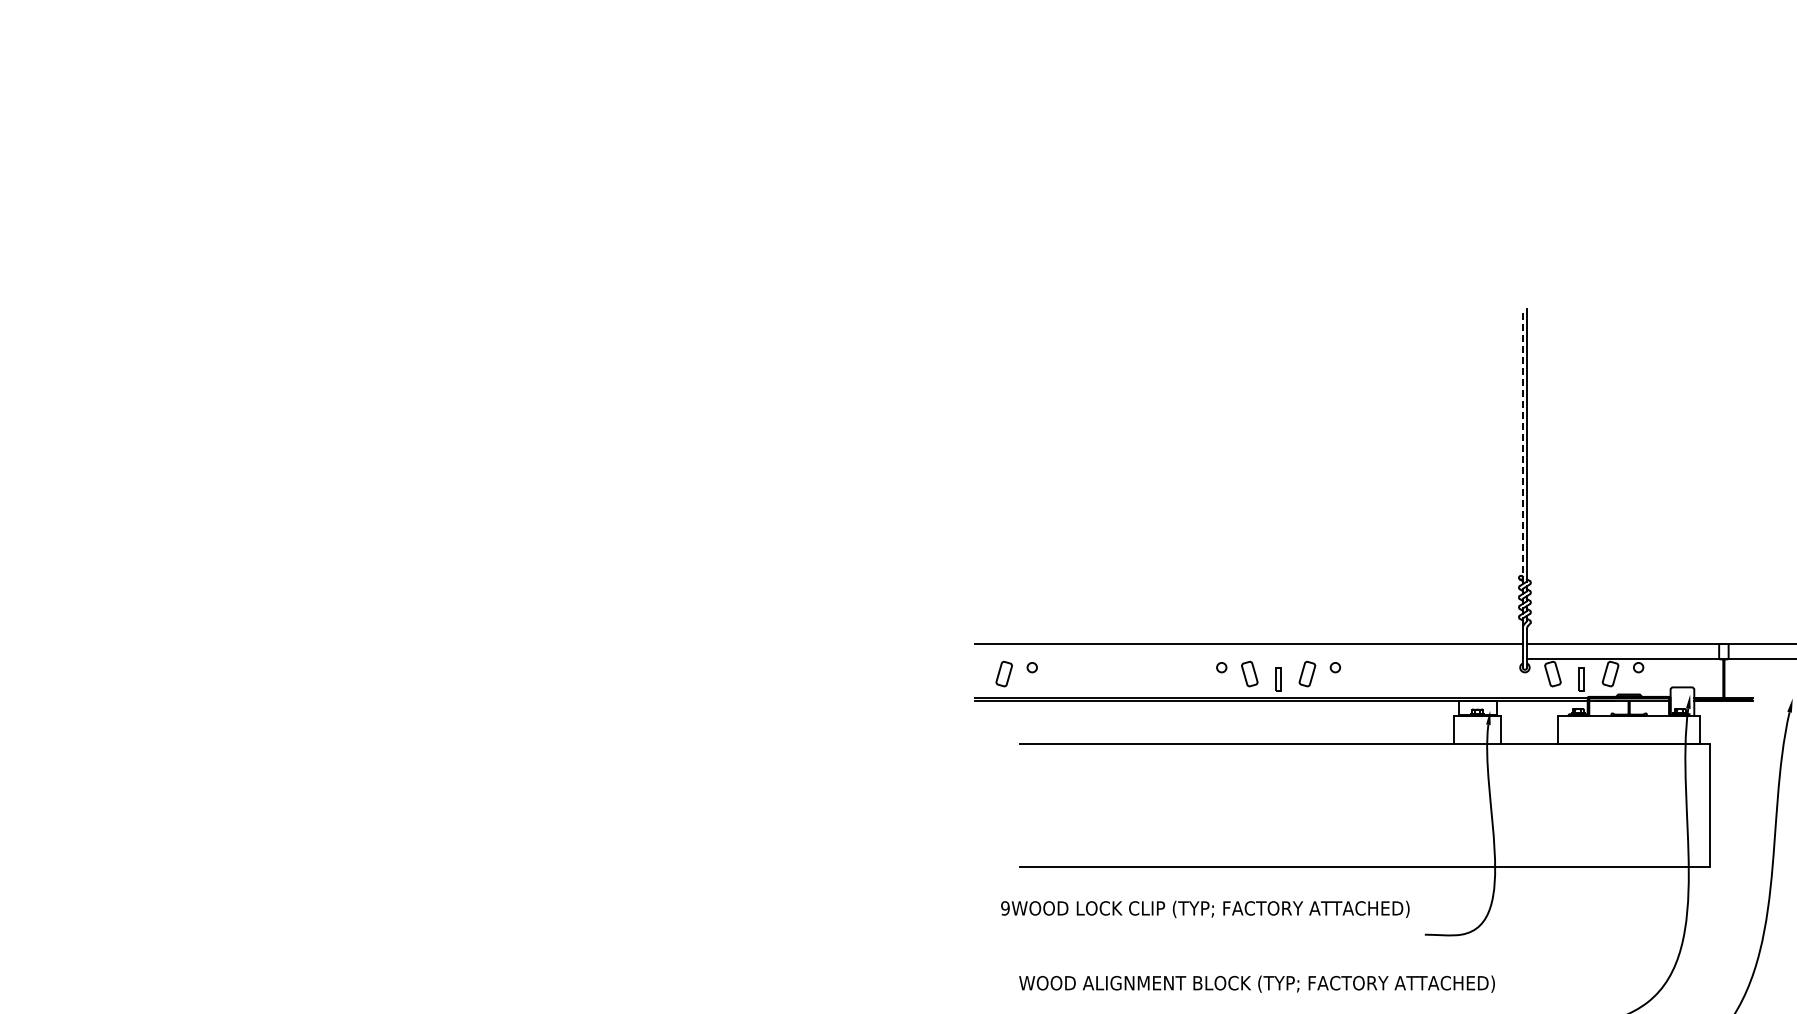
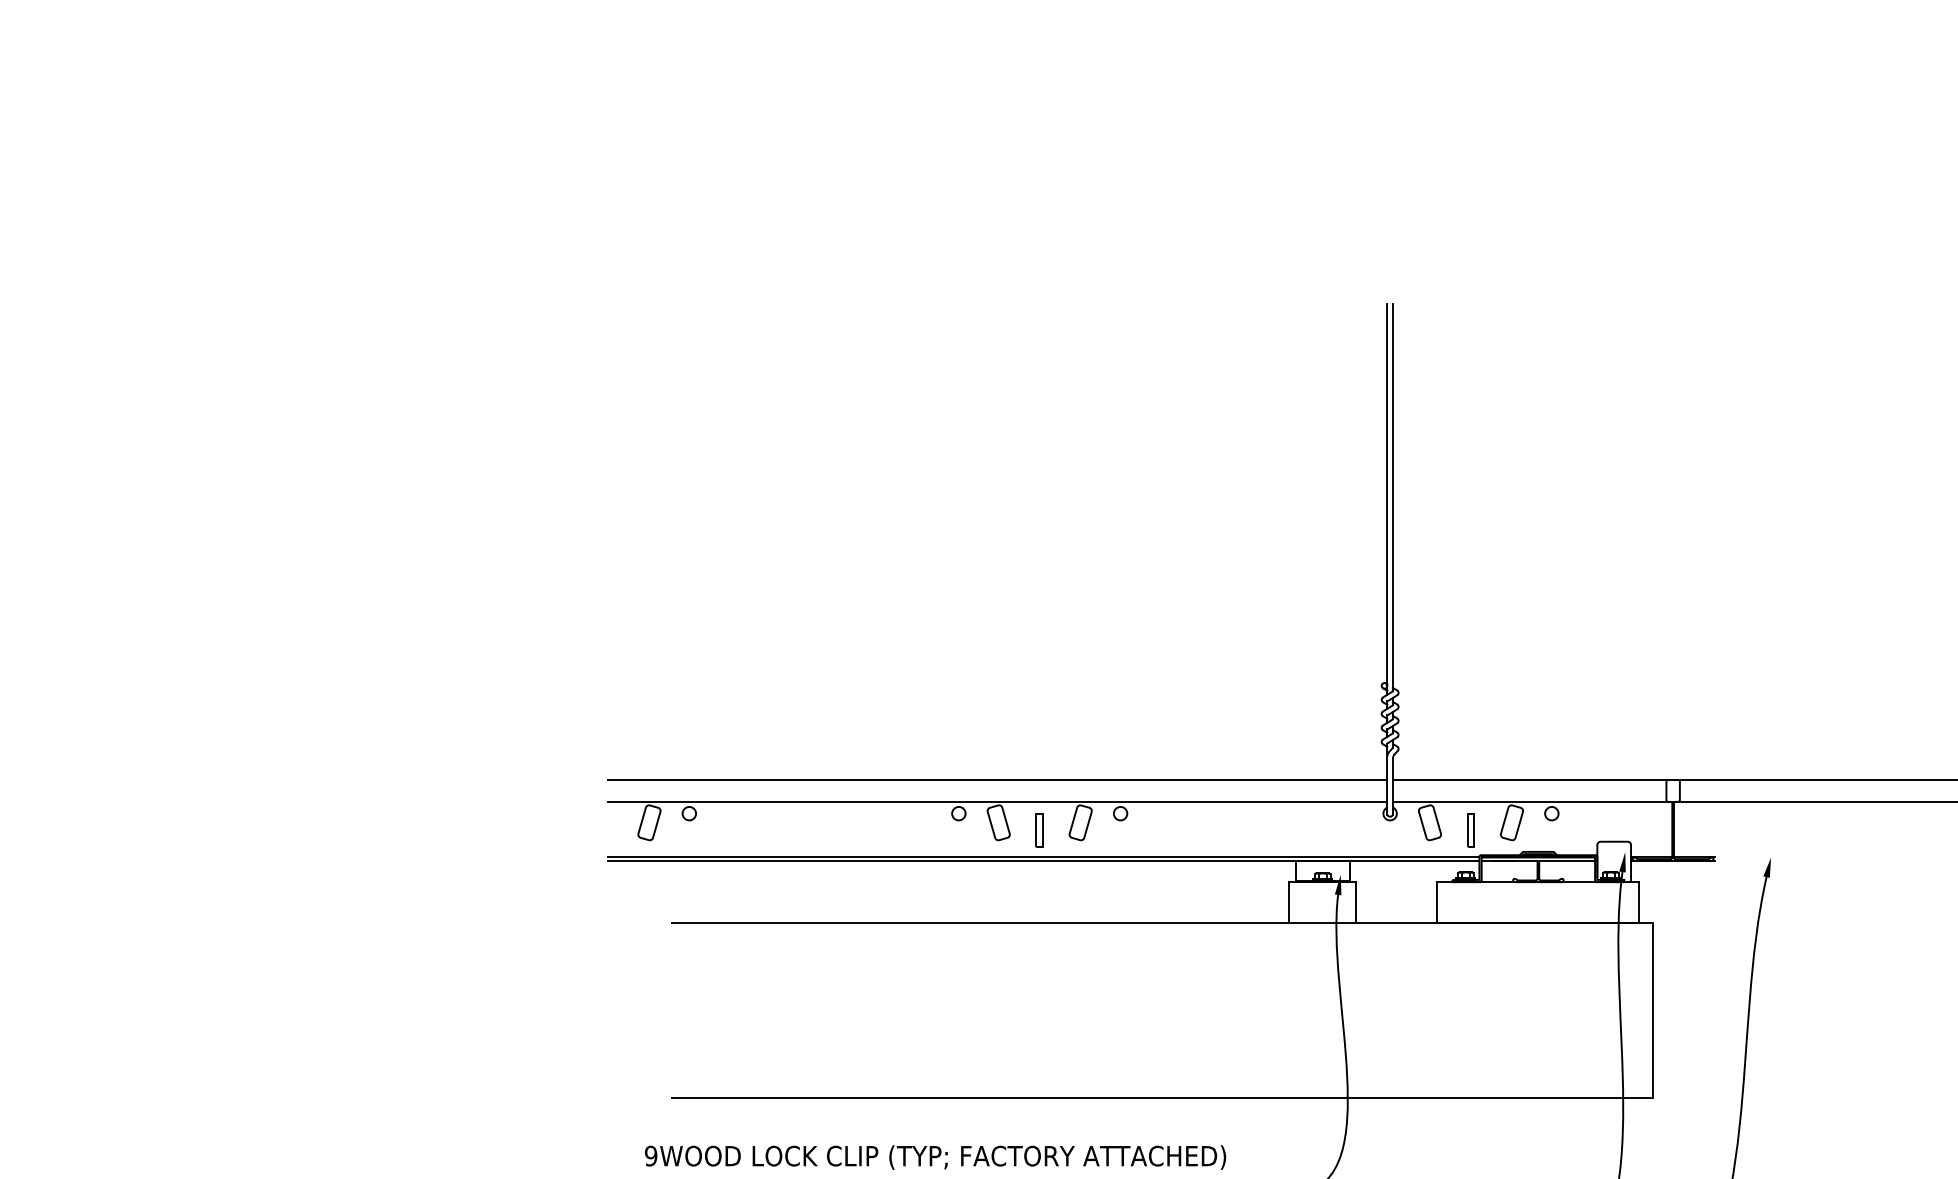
line: (1522, 446) -> (1386, 499), dashed -> solid
line: (1248, 659) -> (996, 802), added

